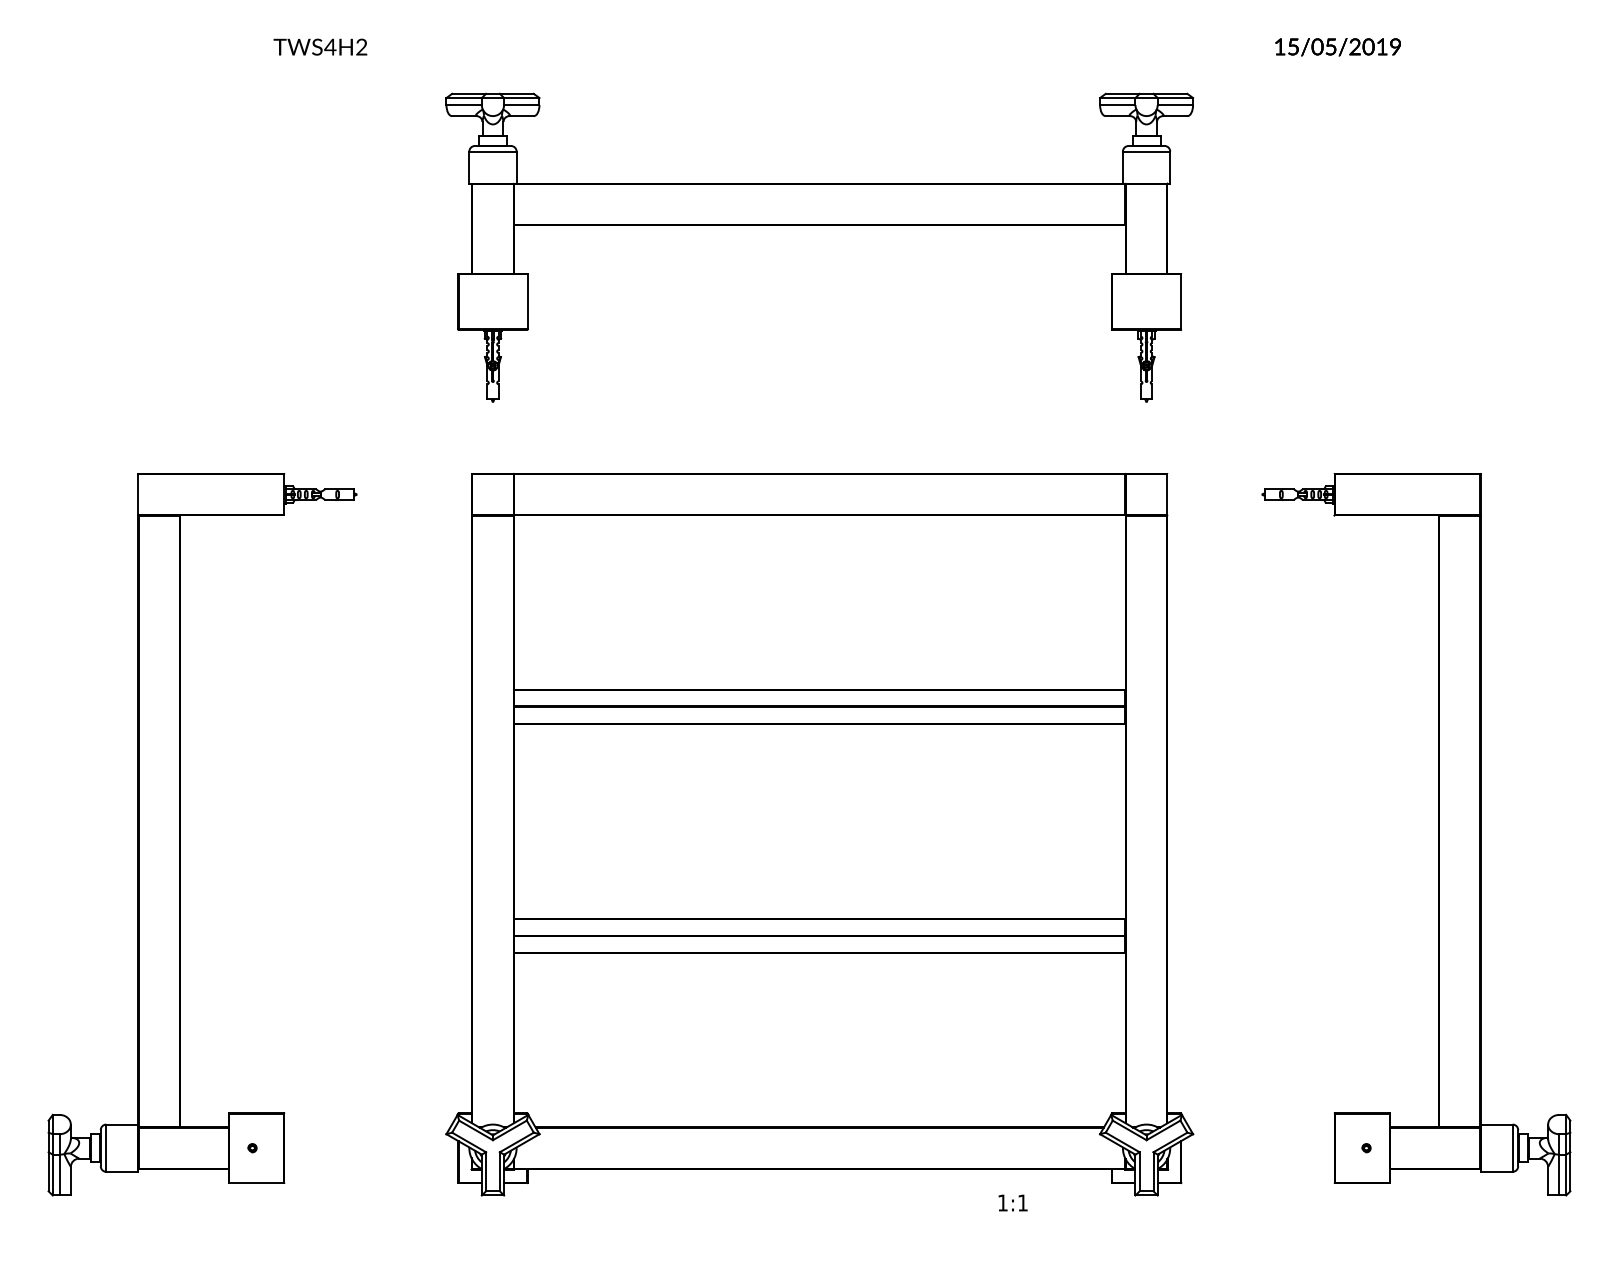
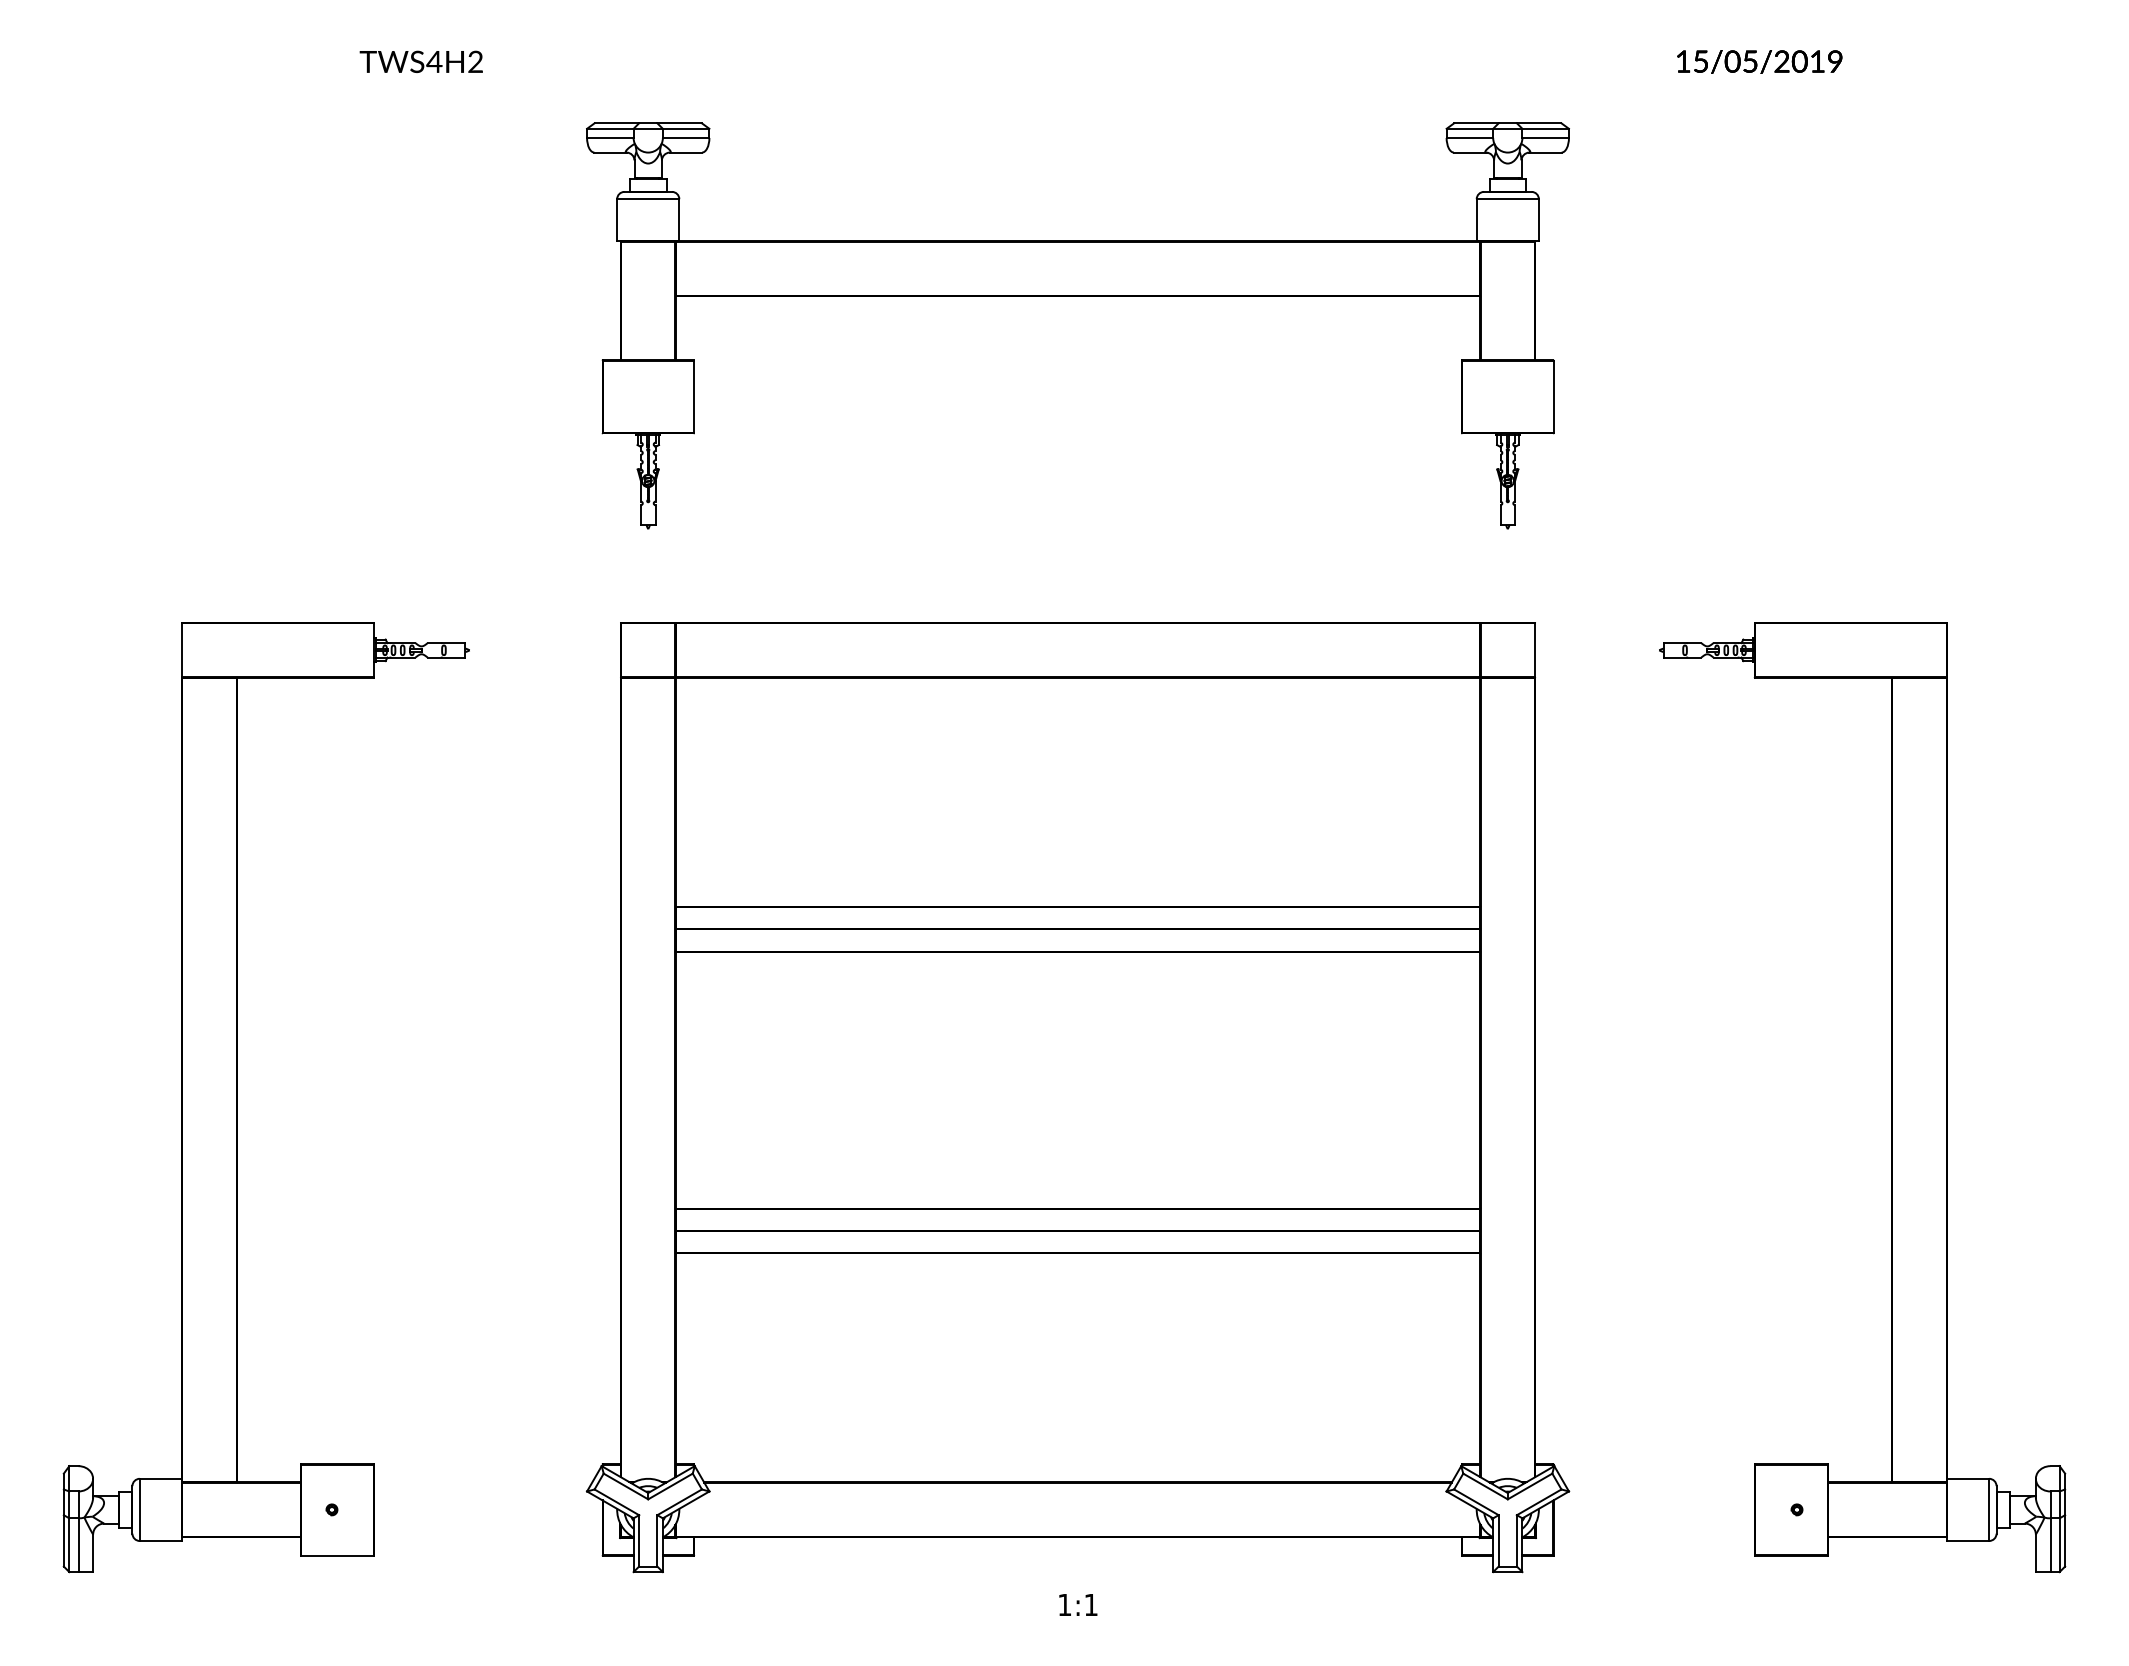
text: (1013, 1202) -> (1078, 1604), moved

